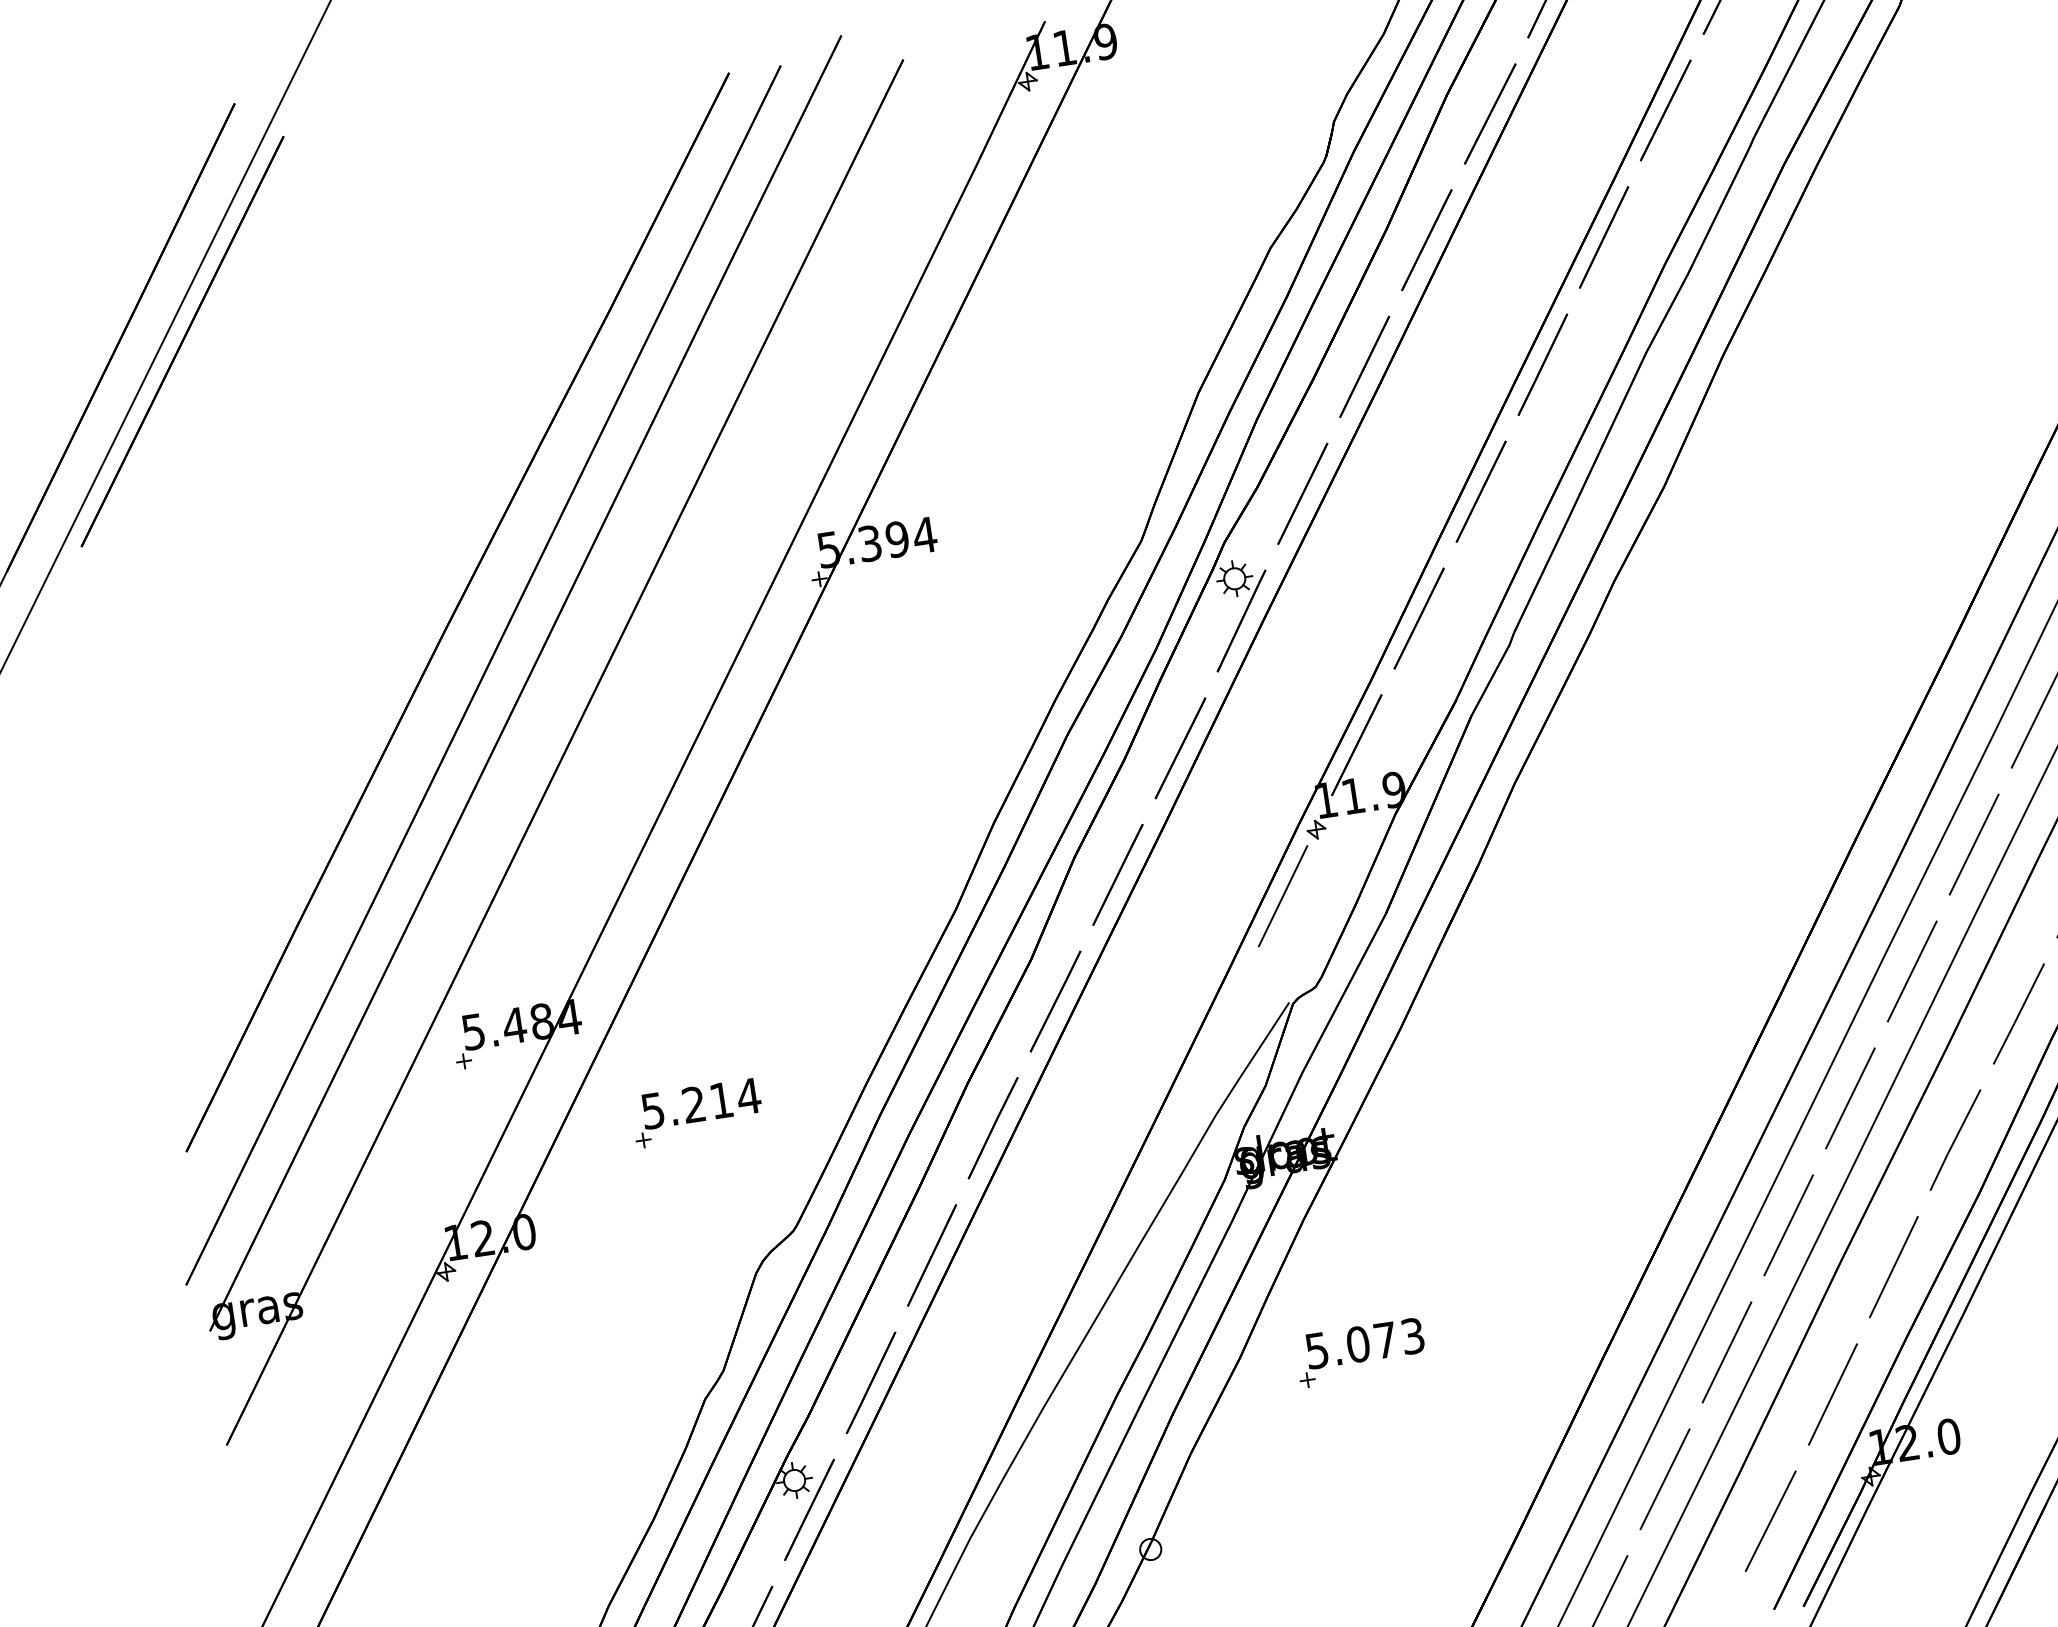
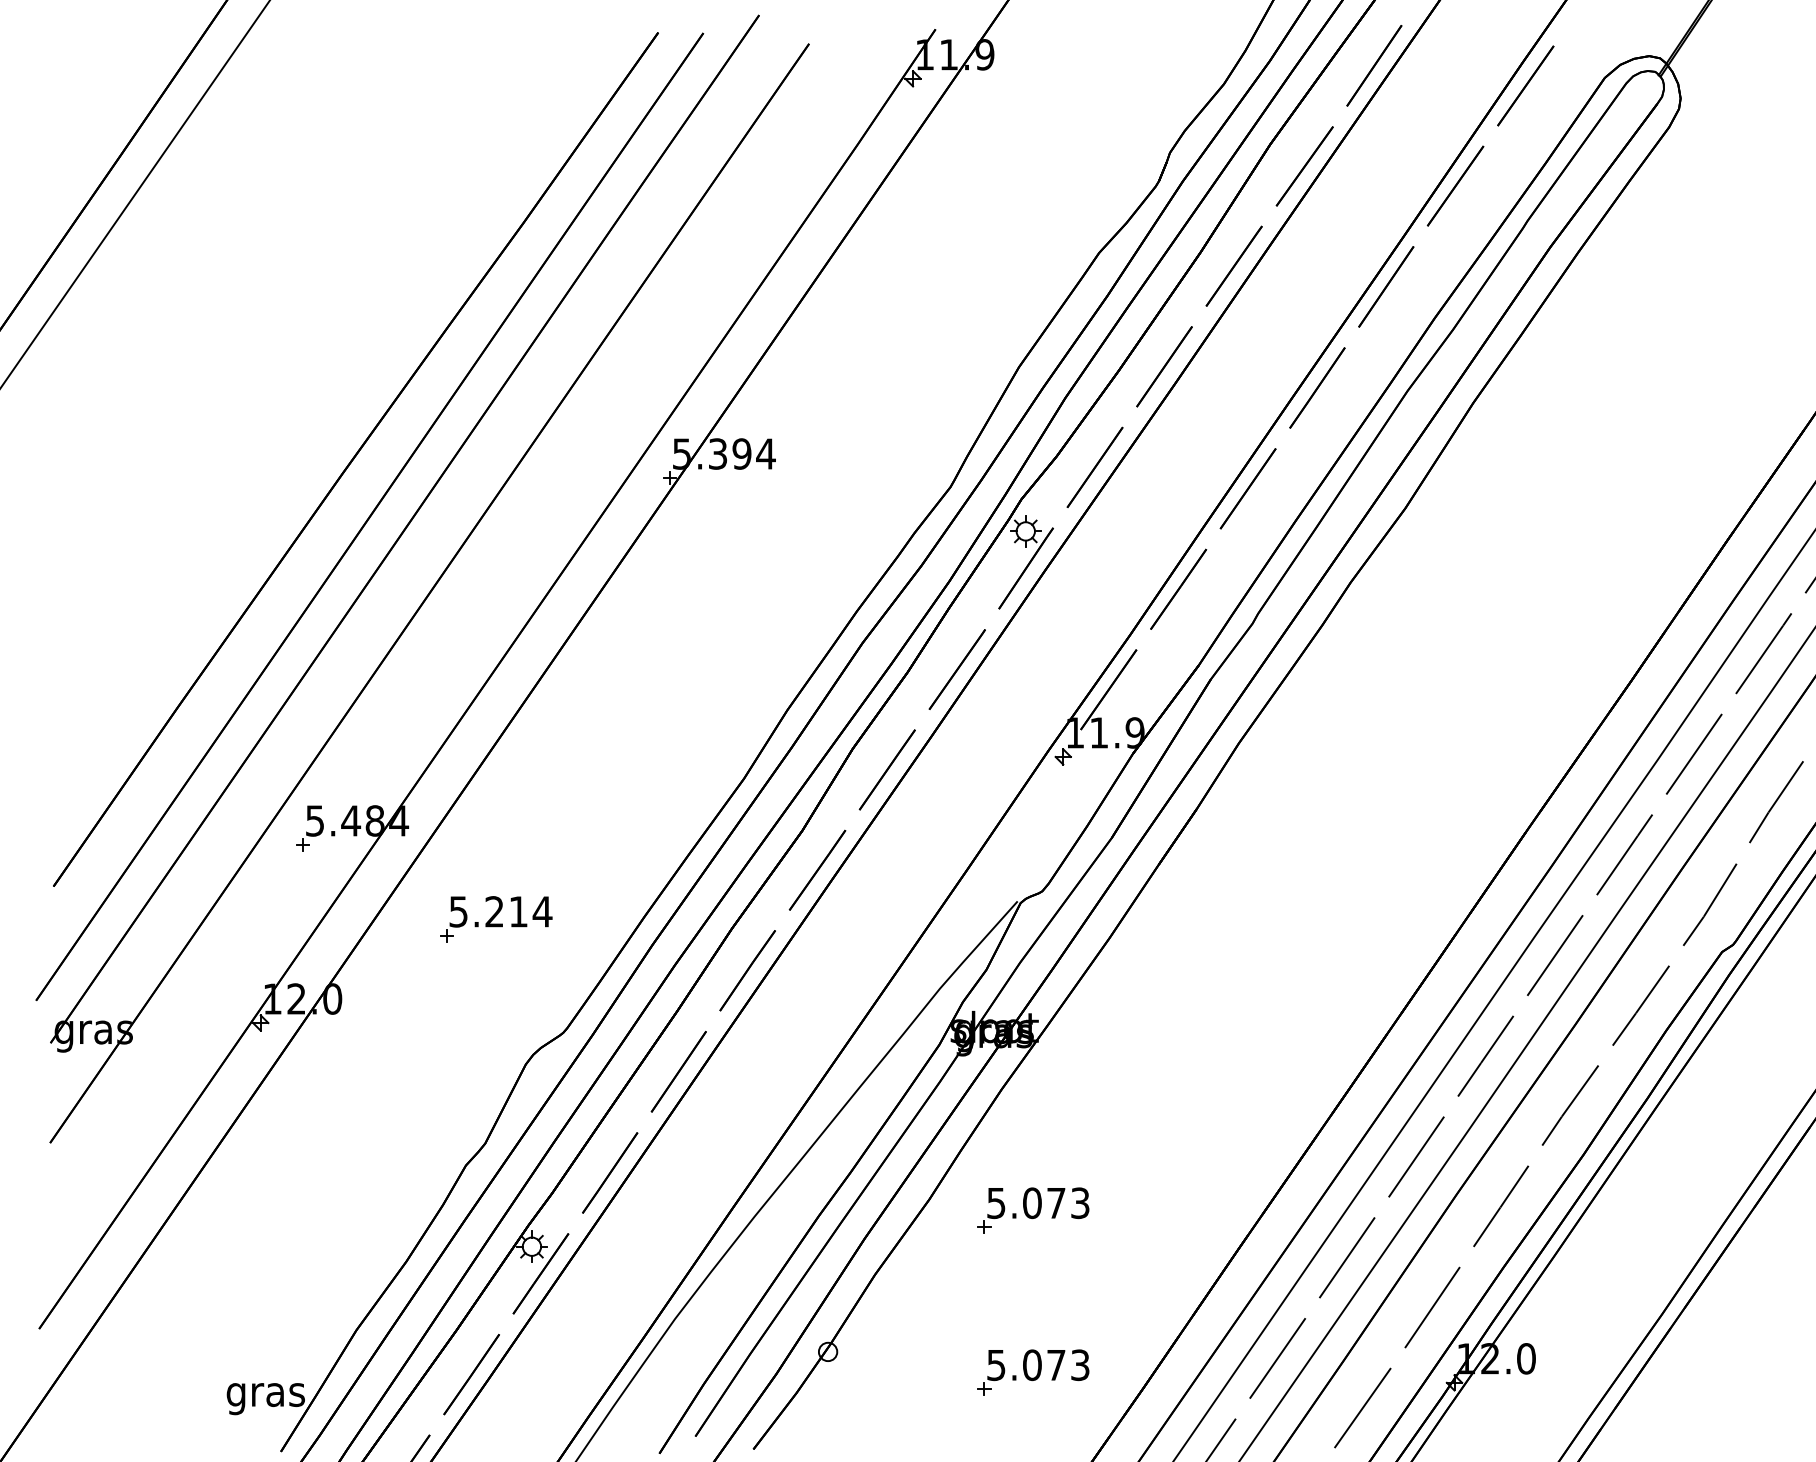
line: (182, 341) -> (155, 191), removed
line: (1279, 901) -> (1022, 813), removed
part: (1388, 1537) -> (1033, 1372), added

